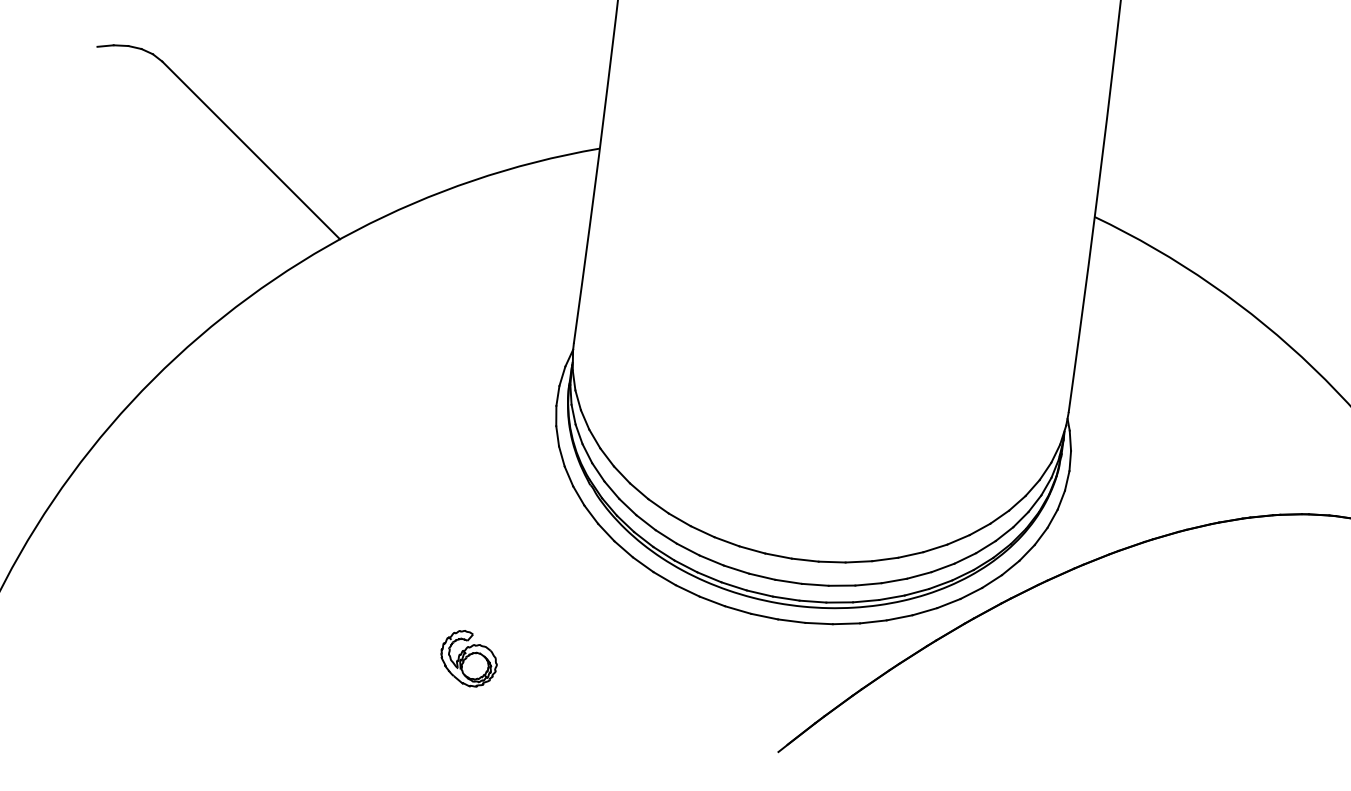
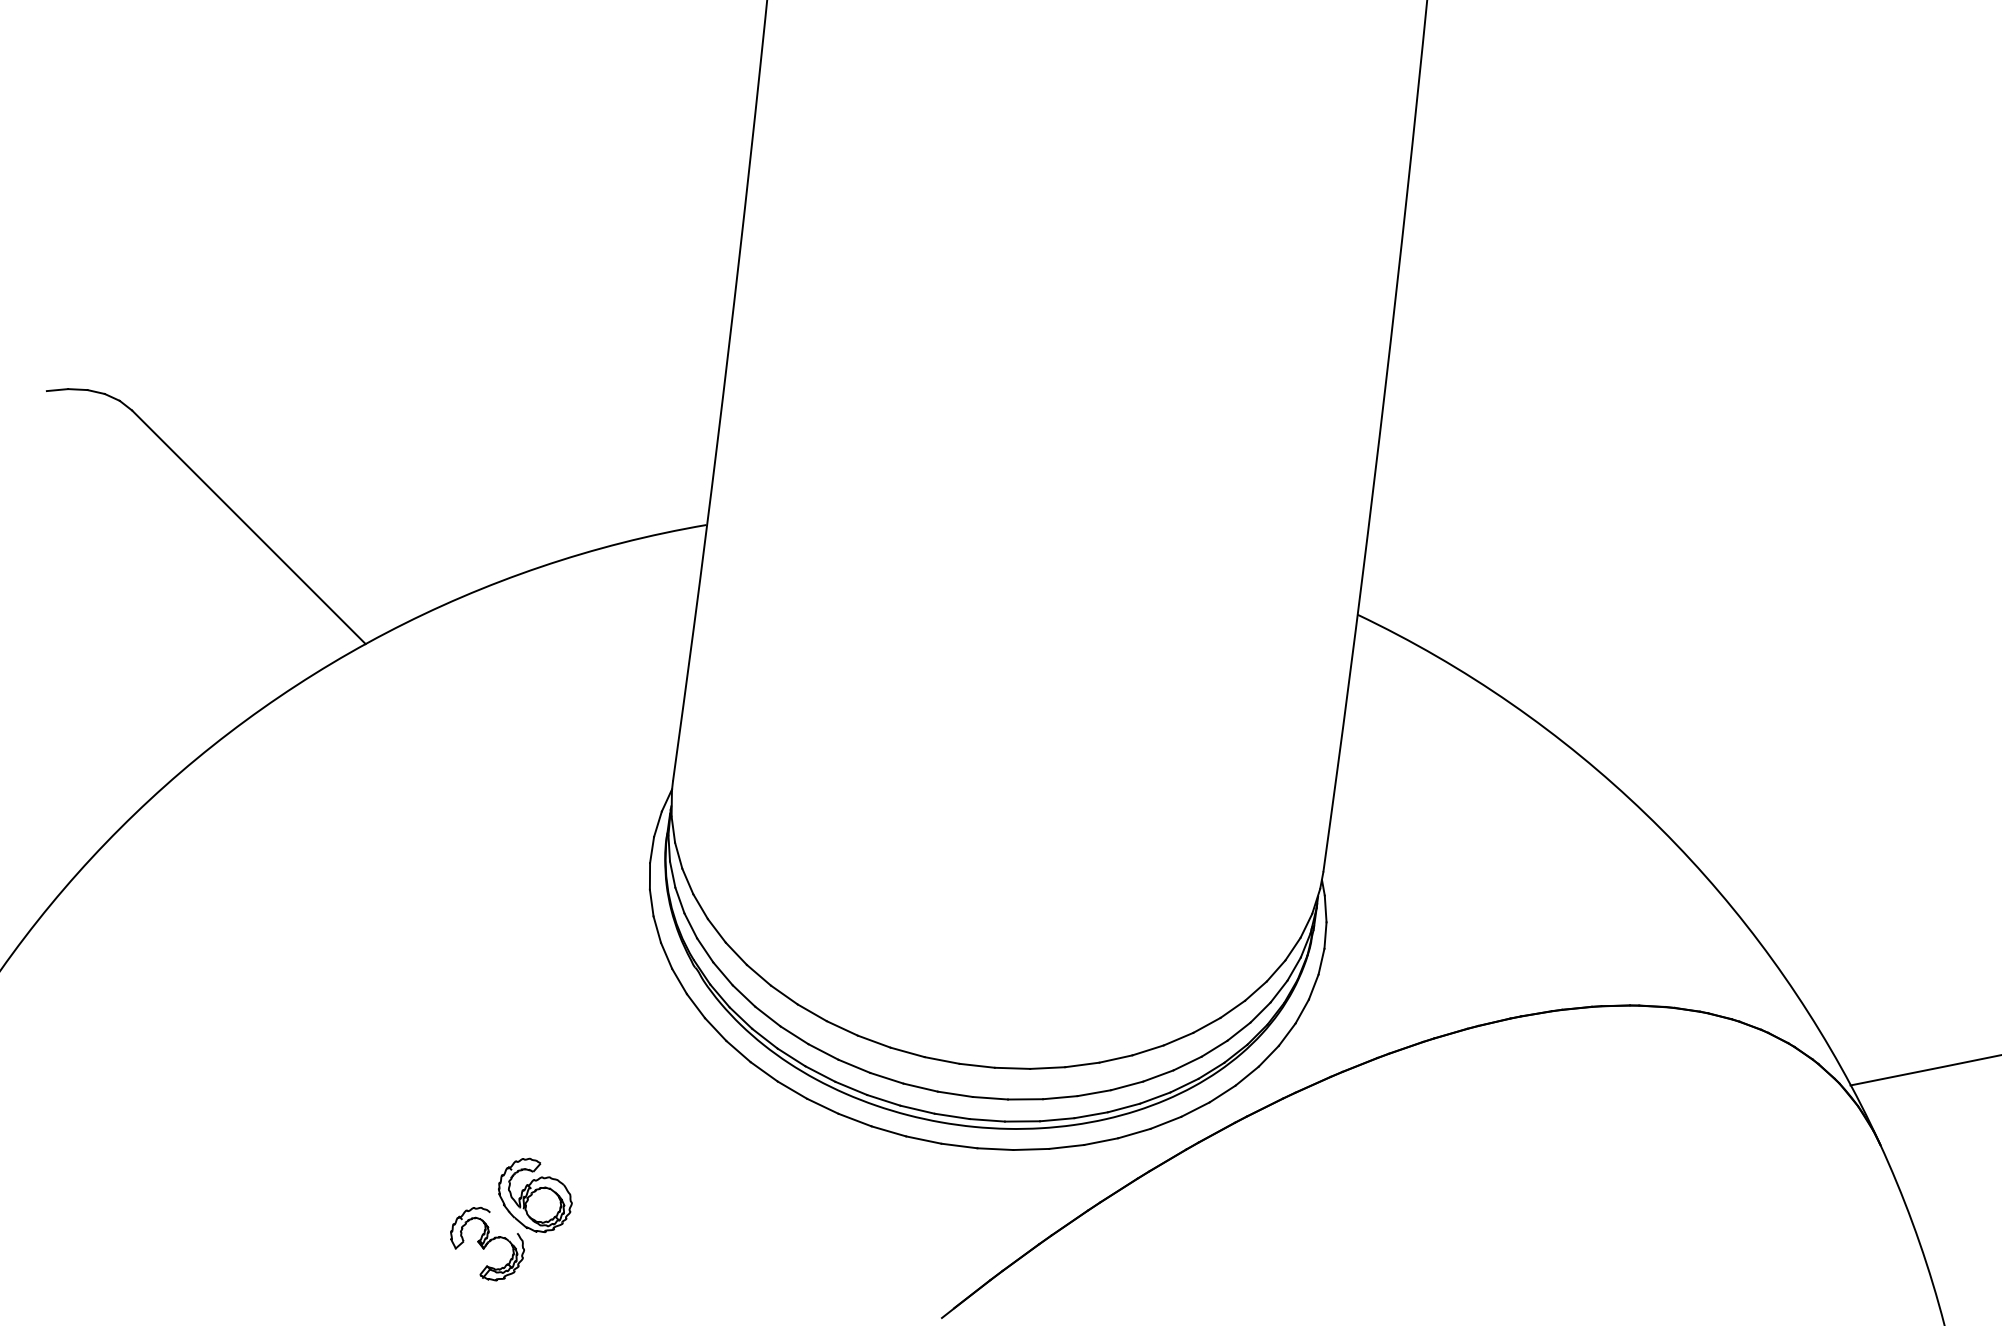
part: (432, 695) -> (487, 1243), added

